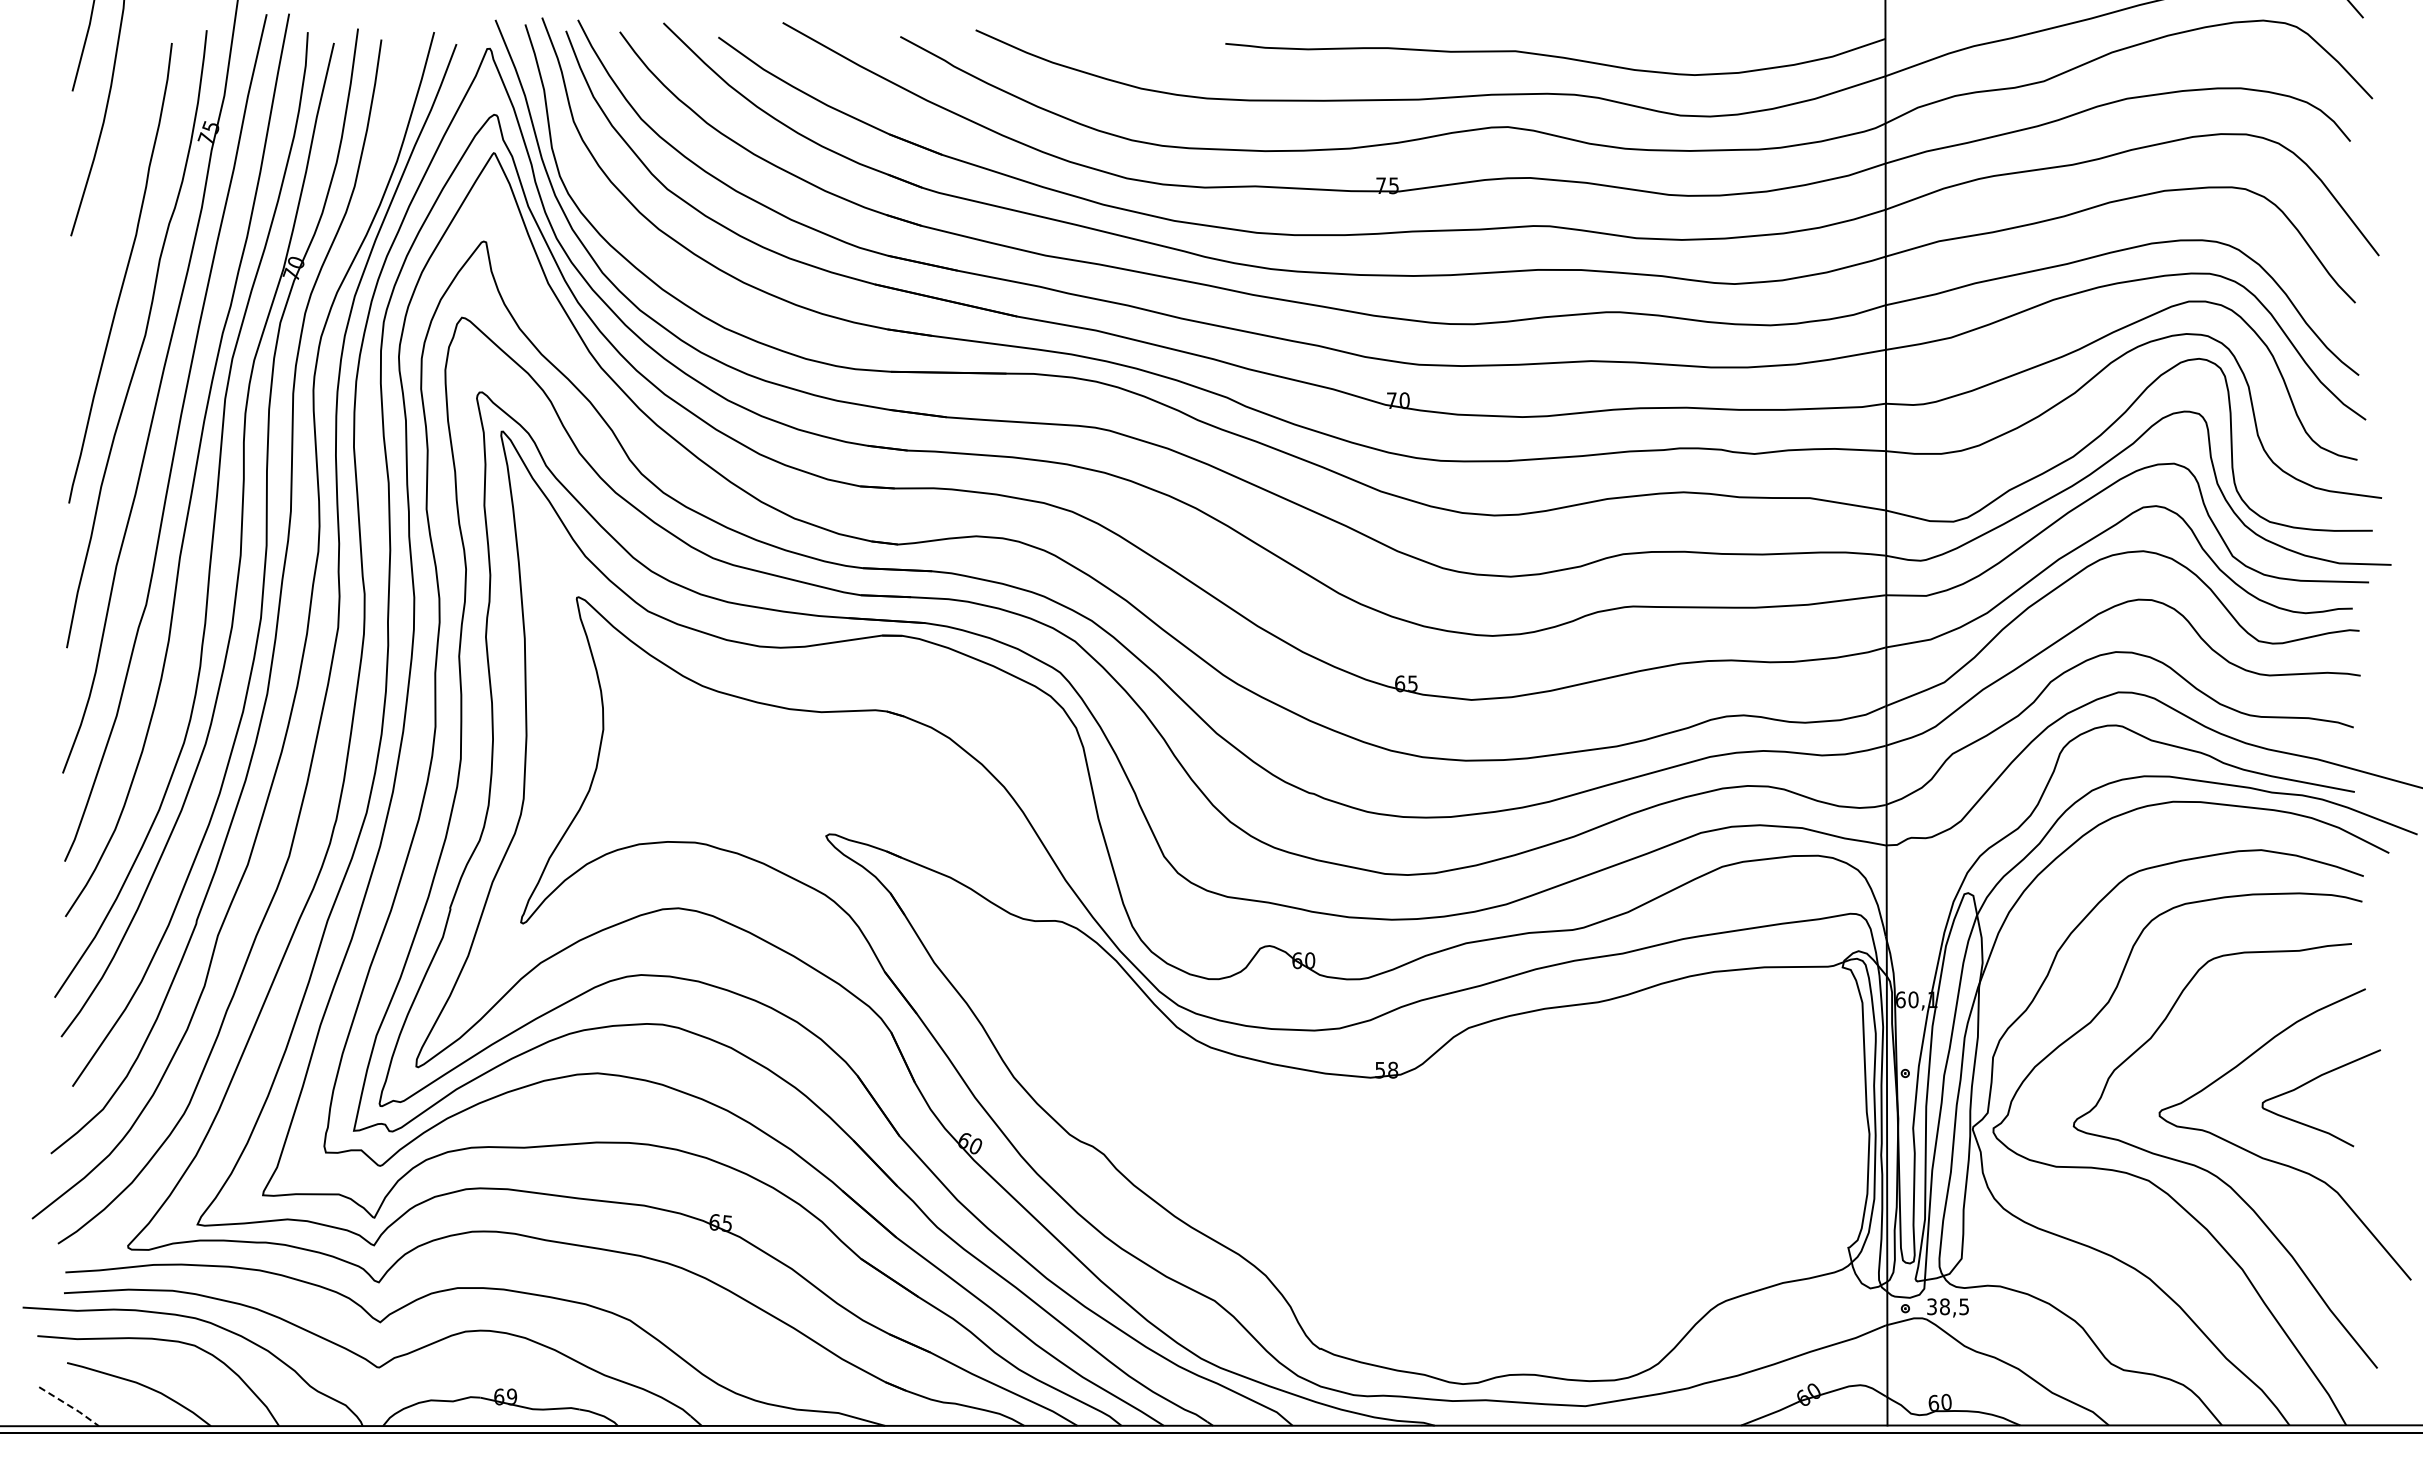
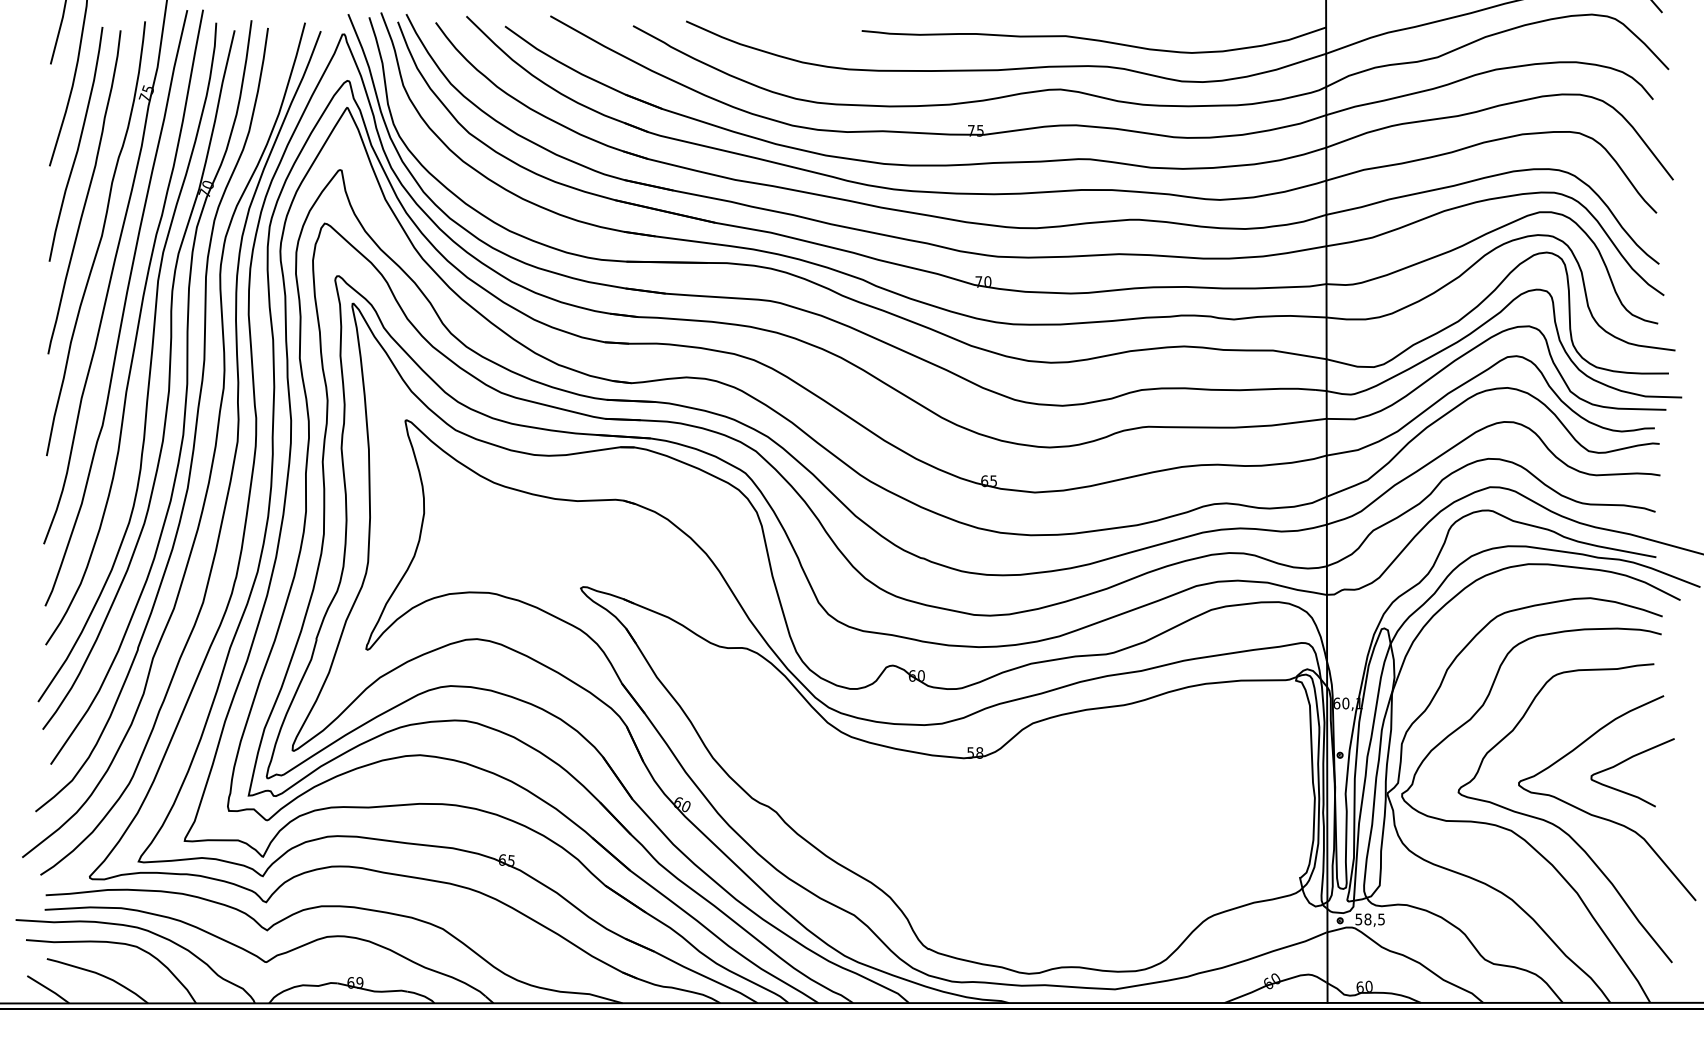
curve: (111, 205) -> (78, 144), added
text: (1931, 1306) -> (1358, 919), 38,5 -> 58,5
line: (70, 1406) -> (49, 989), dashed -> solid

